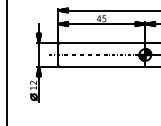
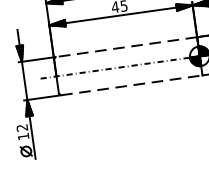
line: (102, 43) -> (126, 47), solid -> dashed
line: (102, 66) -> (131, 85), solid -> dashed

